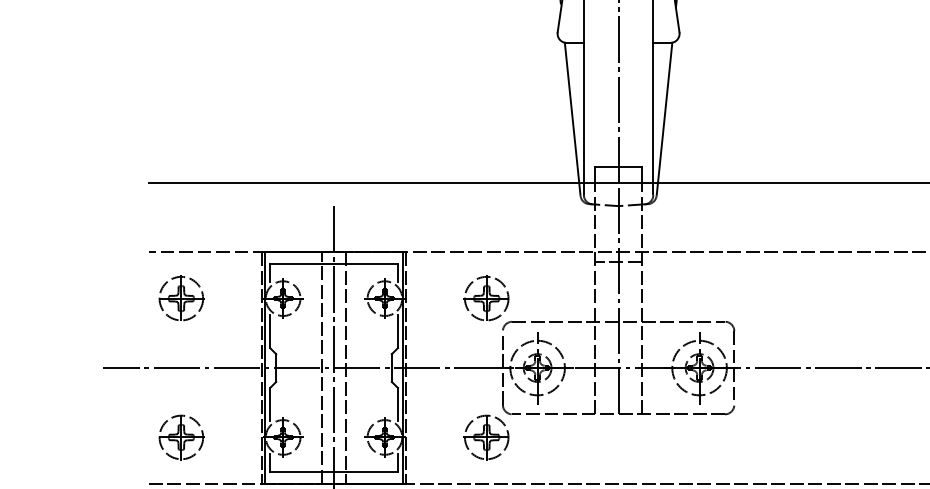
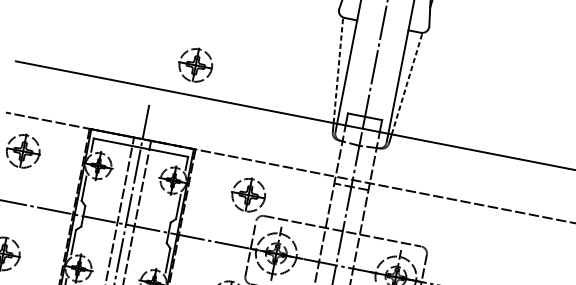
line: (571, 112) -> (338, 69), solid -> dashed
line: (665, 112) -> (407, 83), solid -> dashed
part: (384, 142) -> (195, 65), added

